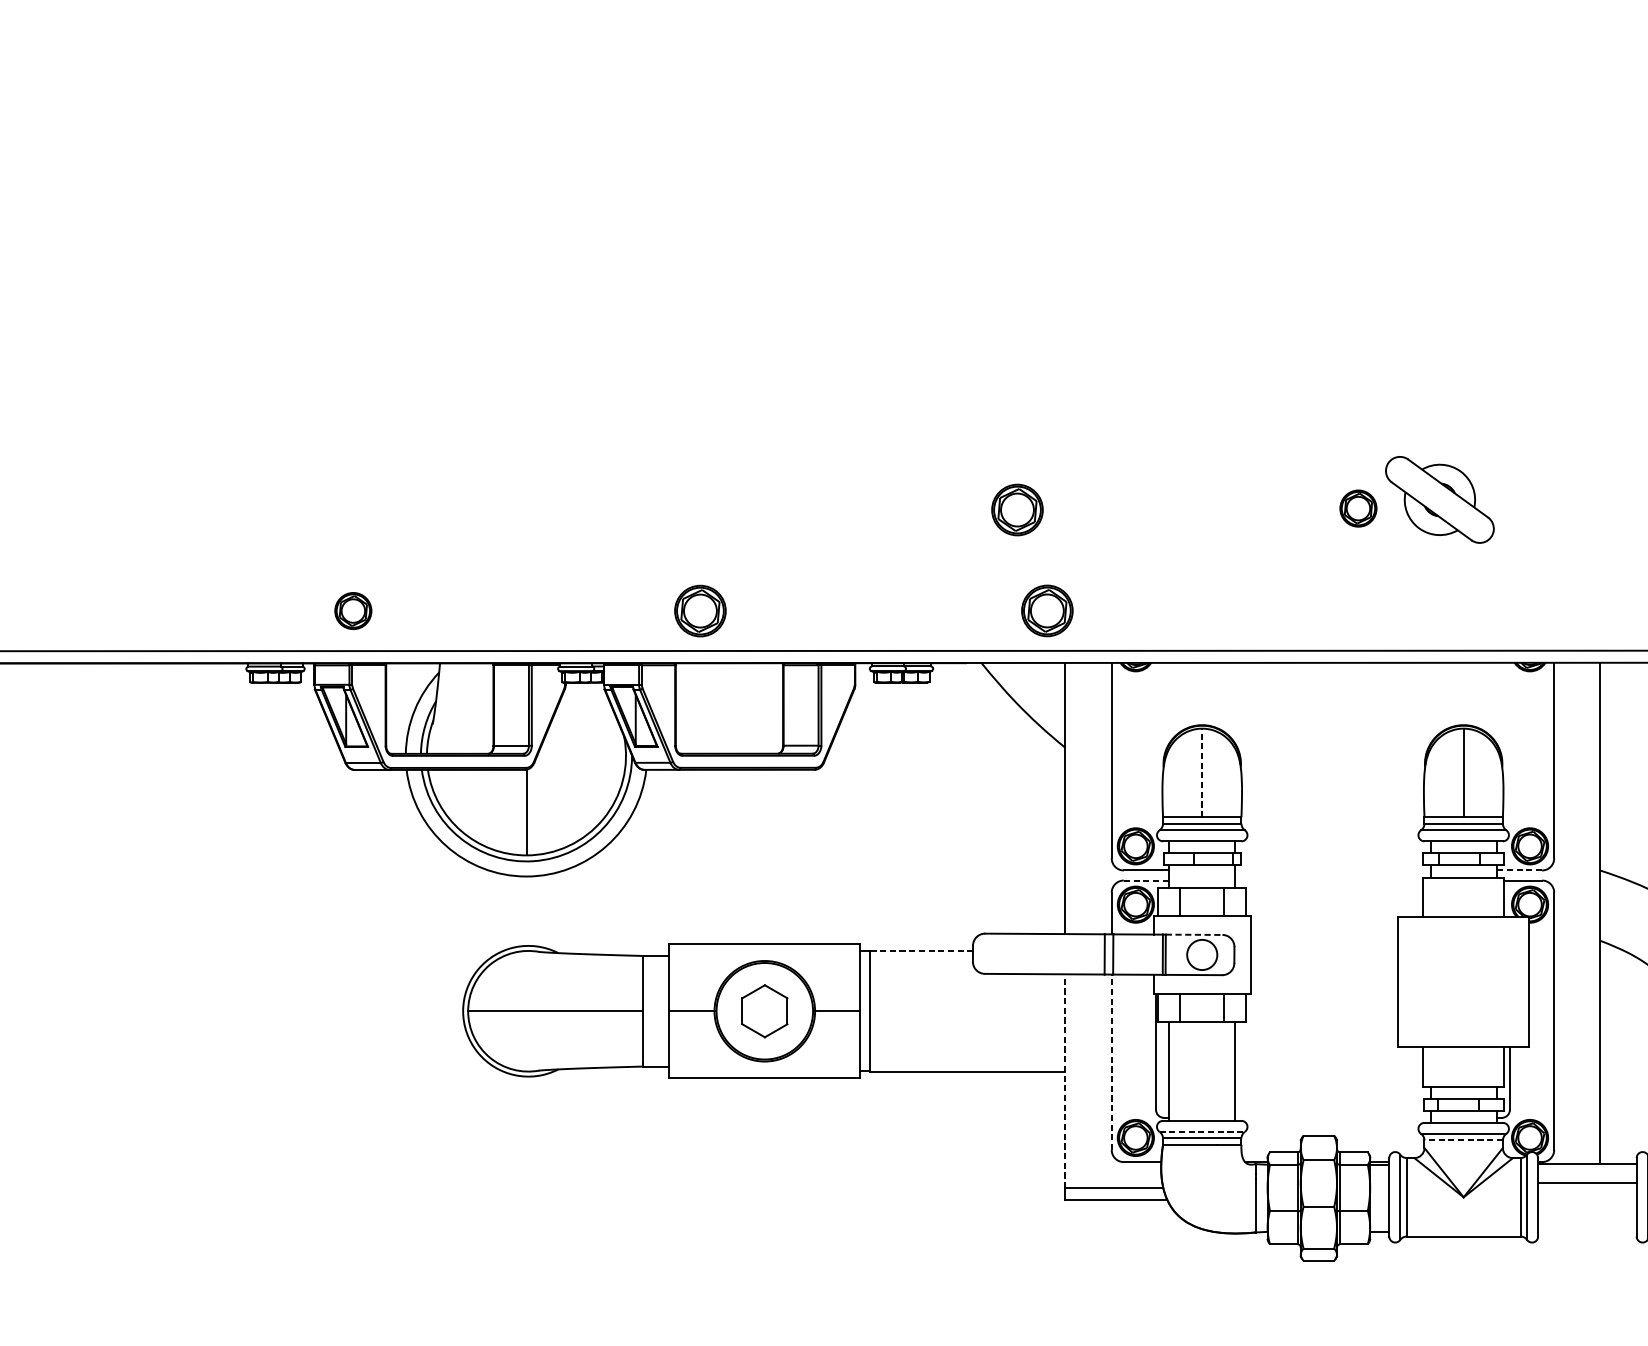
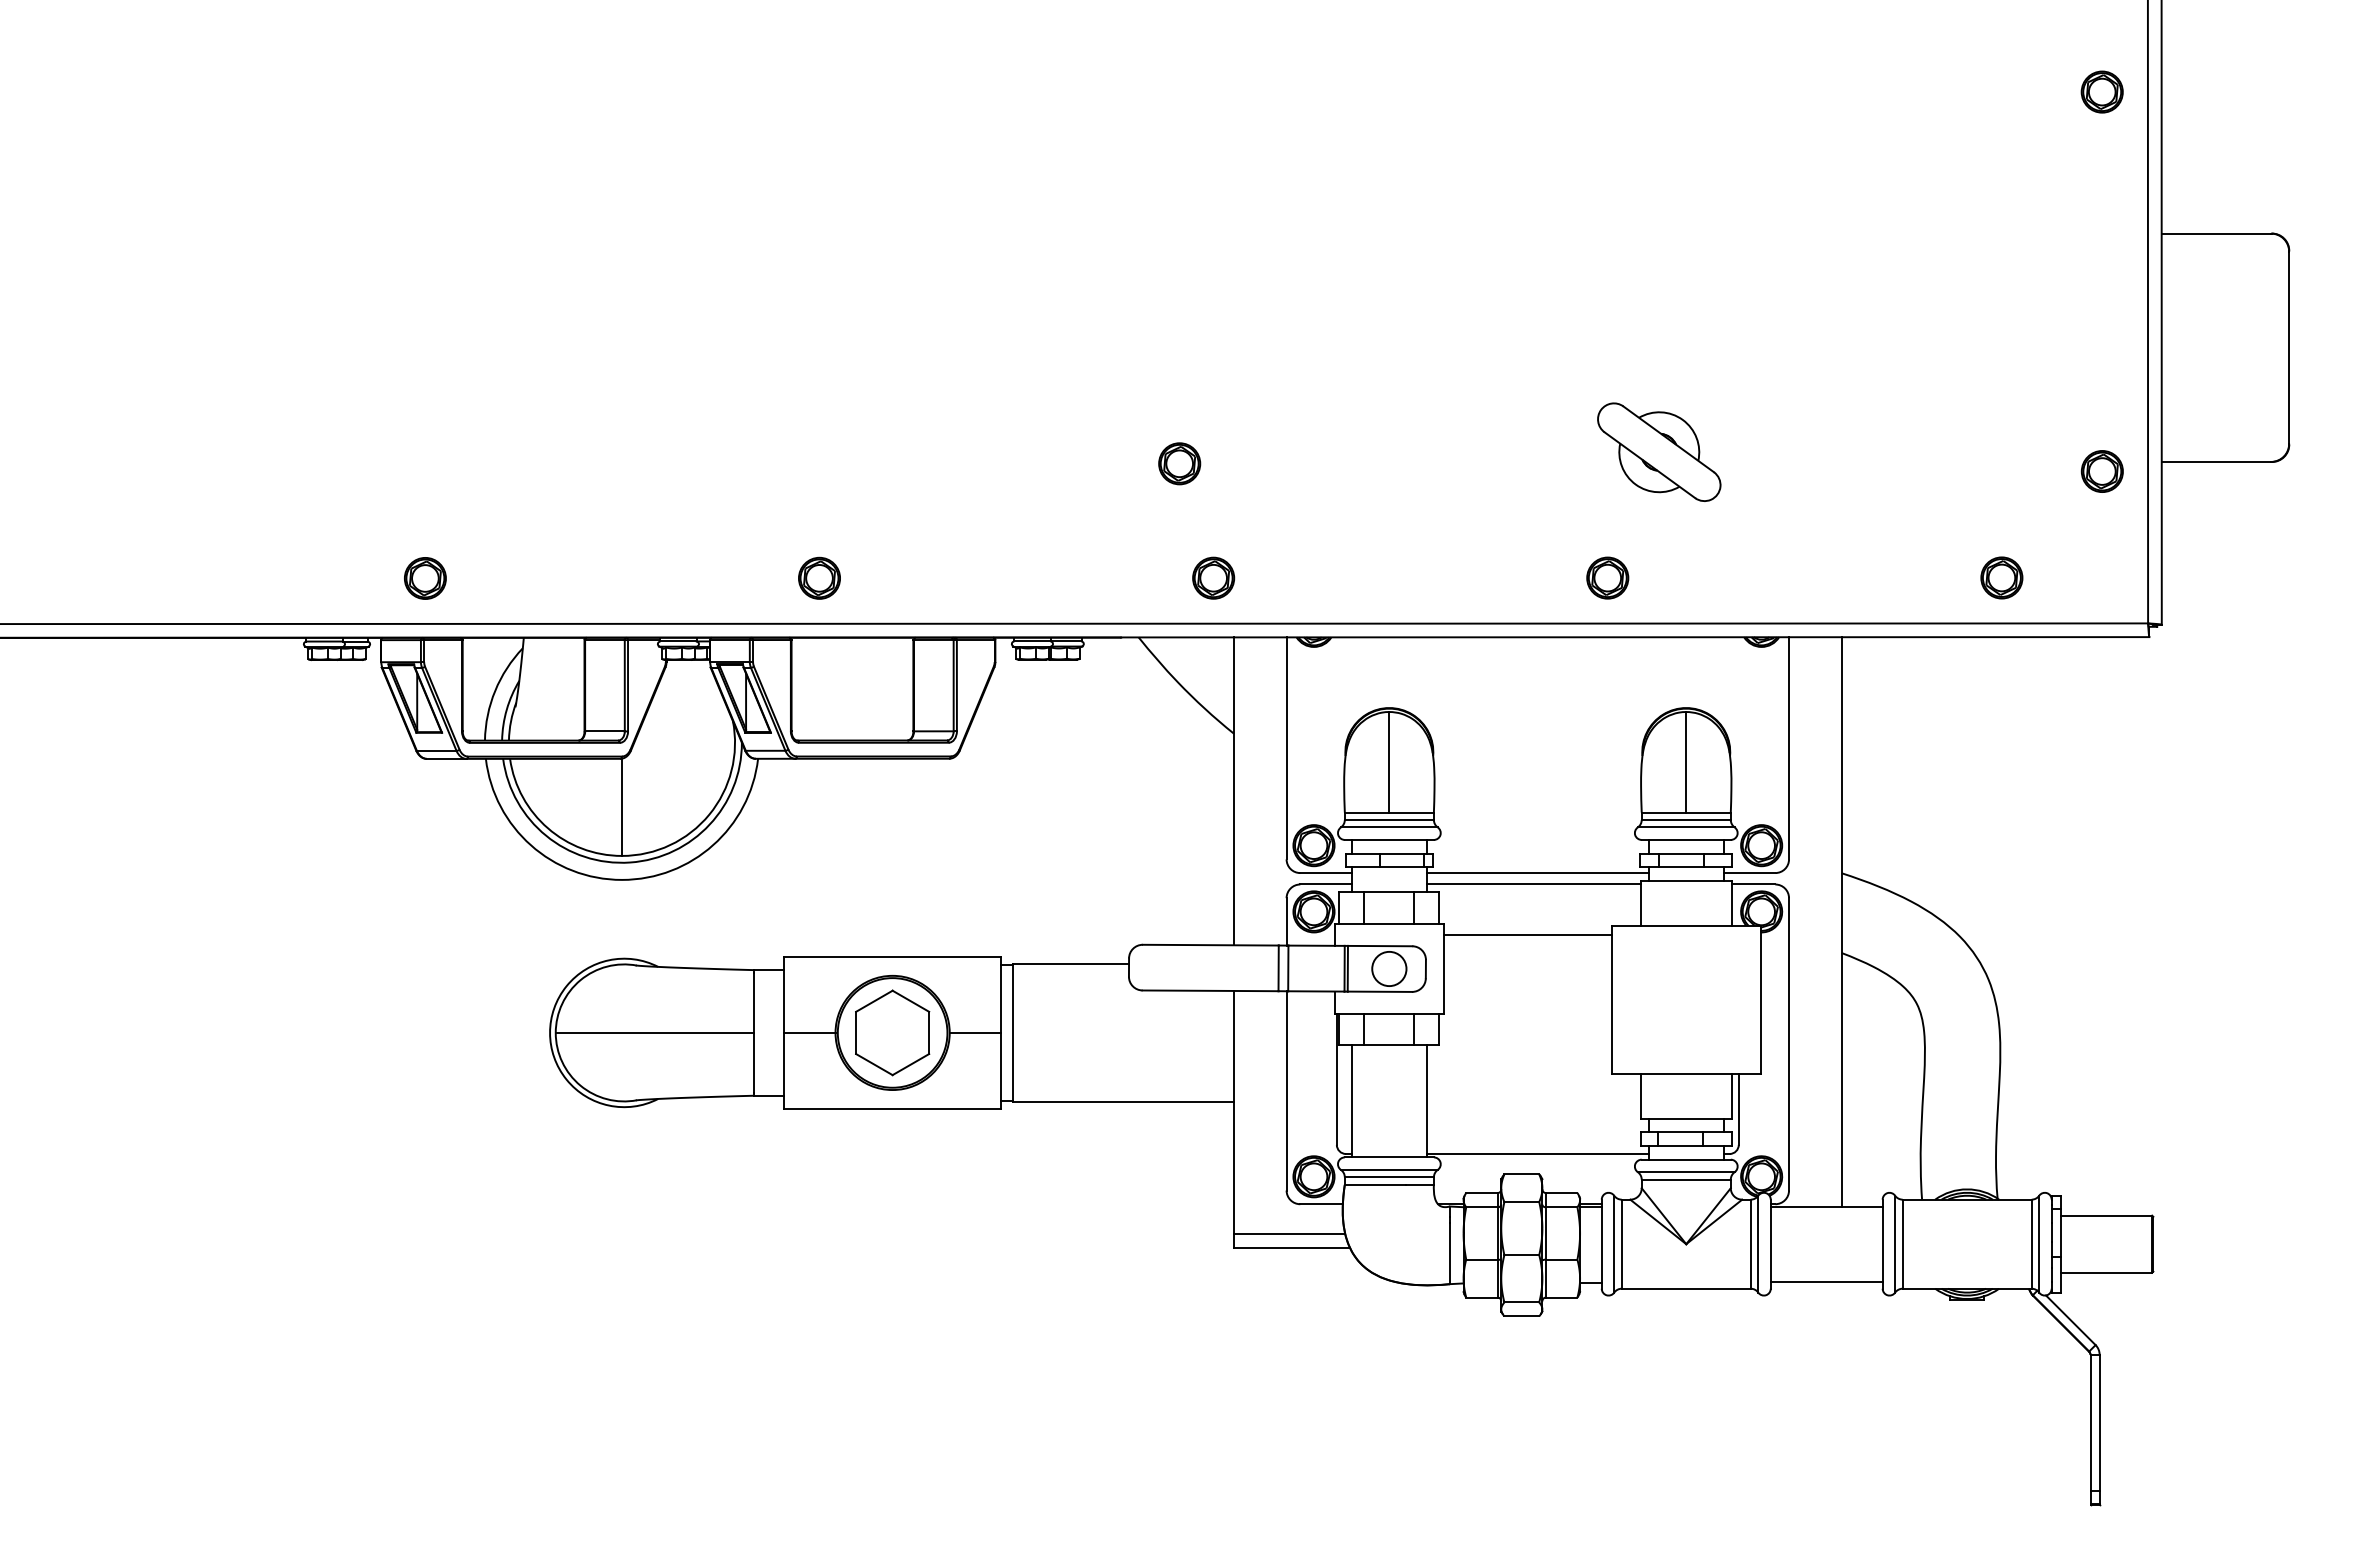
part: (1358, 508) -> (1607, 577), moved
part: (1017, 509) -> (1179, 463), size x0.71
part: (700, 610) -> (819, 577), size x0.71
part: (1047, 610) -> (1213, 577), size x0.71
line: (1202, 772) -> (1389, 761), dashed -> solid
line: (1332, 870) -> (1537, 873), added
line: (1519, 870) -> (1749, 873), dashed -> solid
line: (1146, 880) -> (1325, 884), dashed -> solid
line: (1329, 880) -> (1533, 884), added
line: (1324, 924) -> (1528, 934), added
line: (1194, 935) -> (1380, 946), dashed -> solid
line: (922, 951) -> (1071, 964), dashed -> solid
part: (764, 1010) -> (892, 1032), size x1.43
line: (1111, 1061) -> (1286, 1090), dashed -> solid
line: (1065, 1080) -> (1234, 1111), dashed -> solid
line: (1332, 1117) -> (1537, 1153), added
line: (1202, 1131) -> (1389, 1169), dashed -> solid
line: (1463, 1140) -> (1686, 1179), dashed -> solid
line: (1587, 1182) -> (1826, 1281), moved

